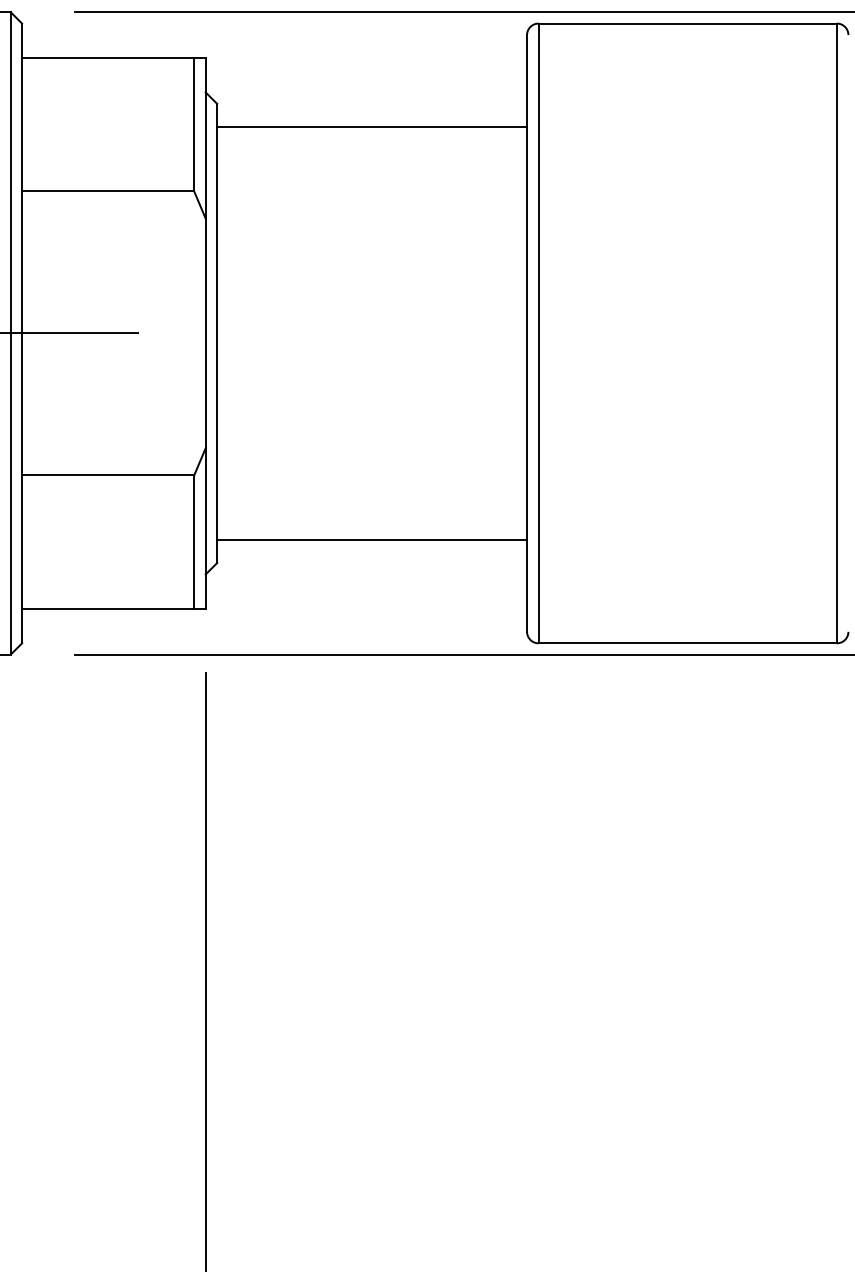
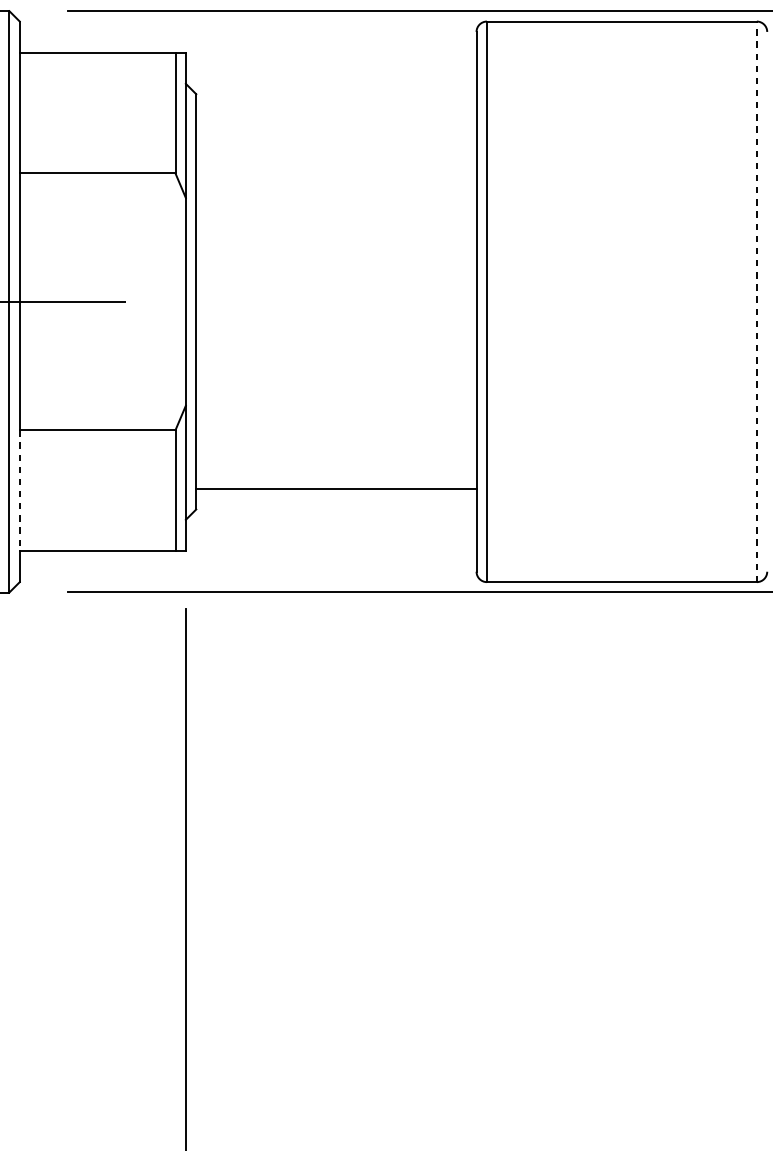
line: (372, 126) -> (336, 114), removed
line: (836, 333) -> (756, 301), solid -> dashed
line: (22, 542) -> (20, 490), solid -> dashed

